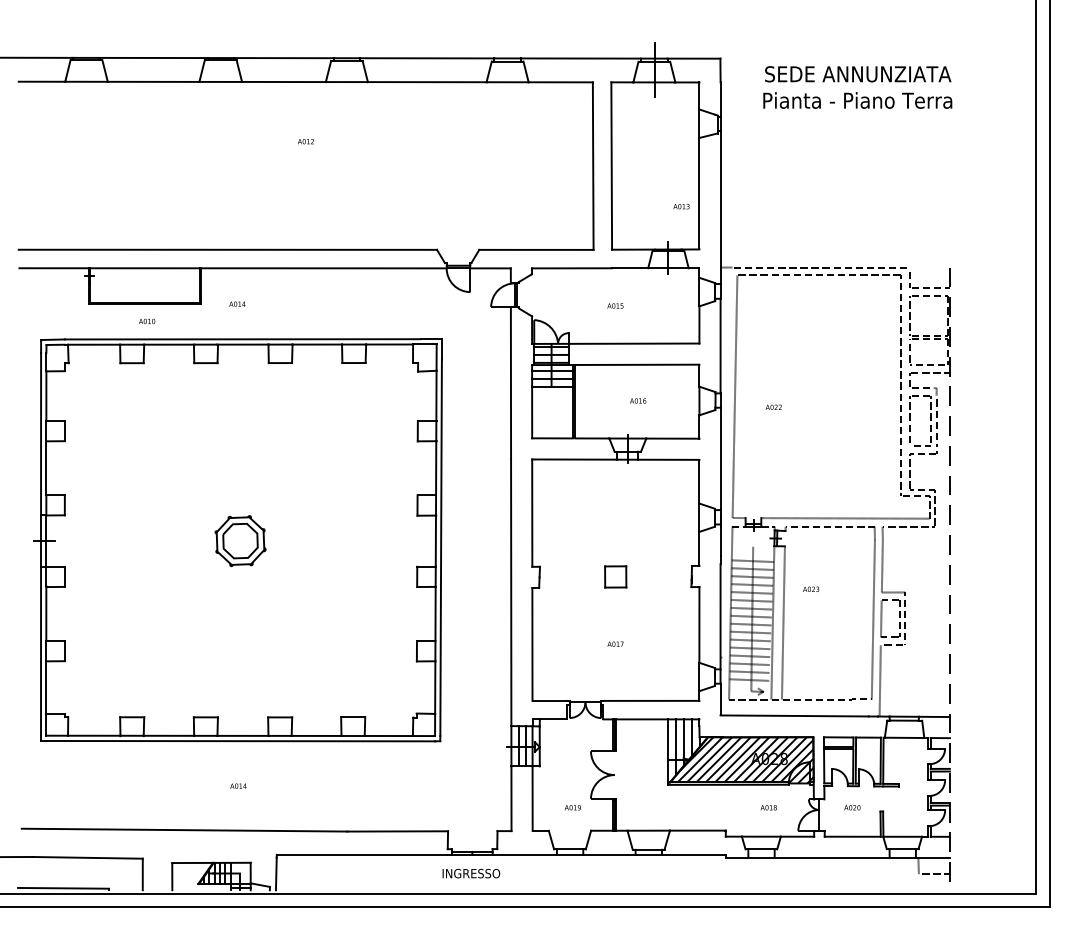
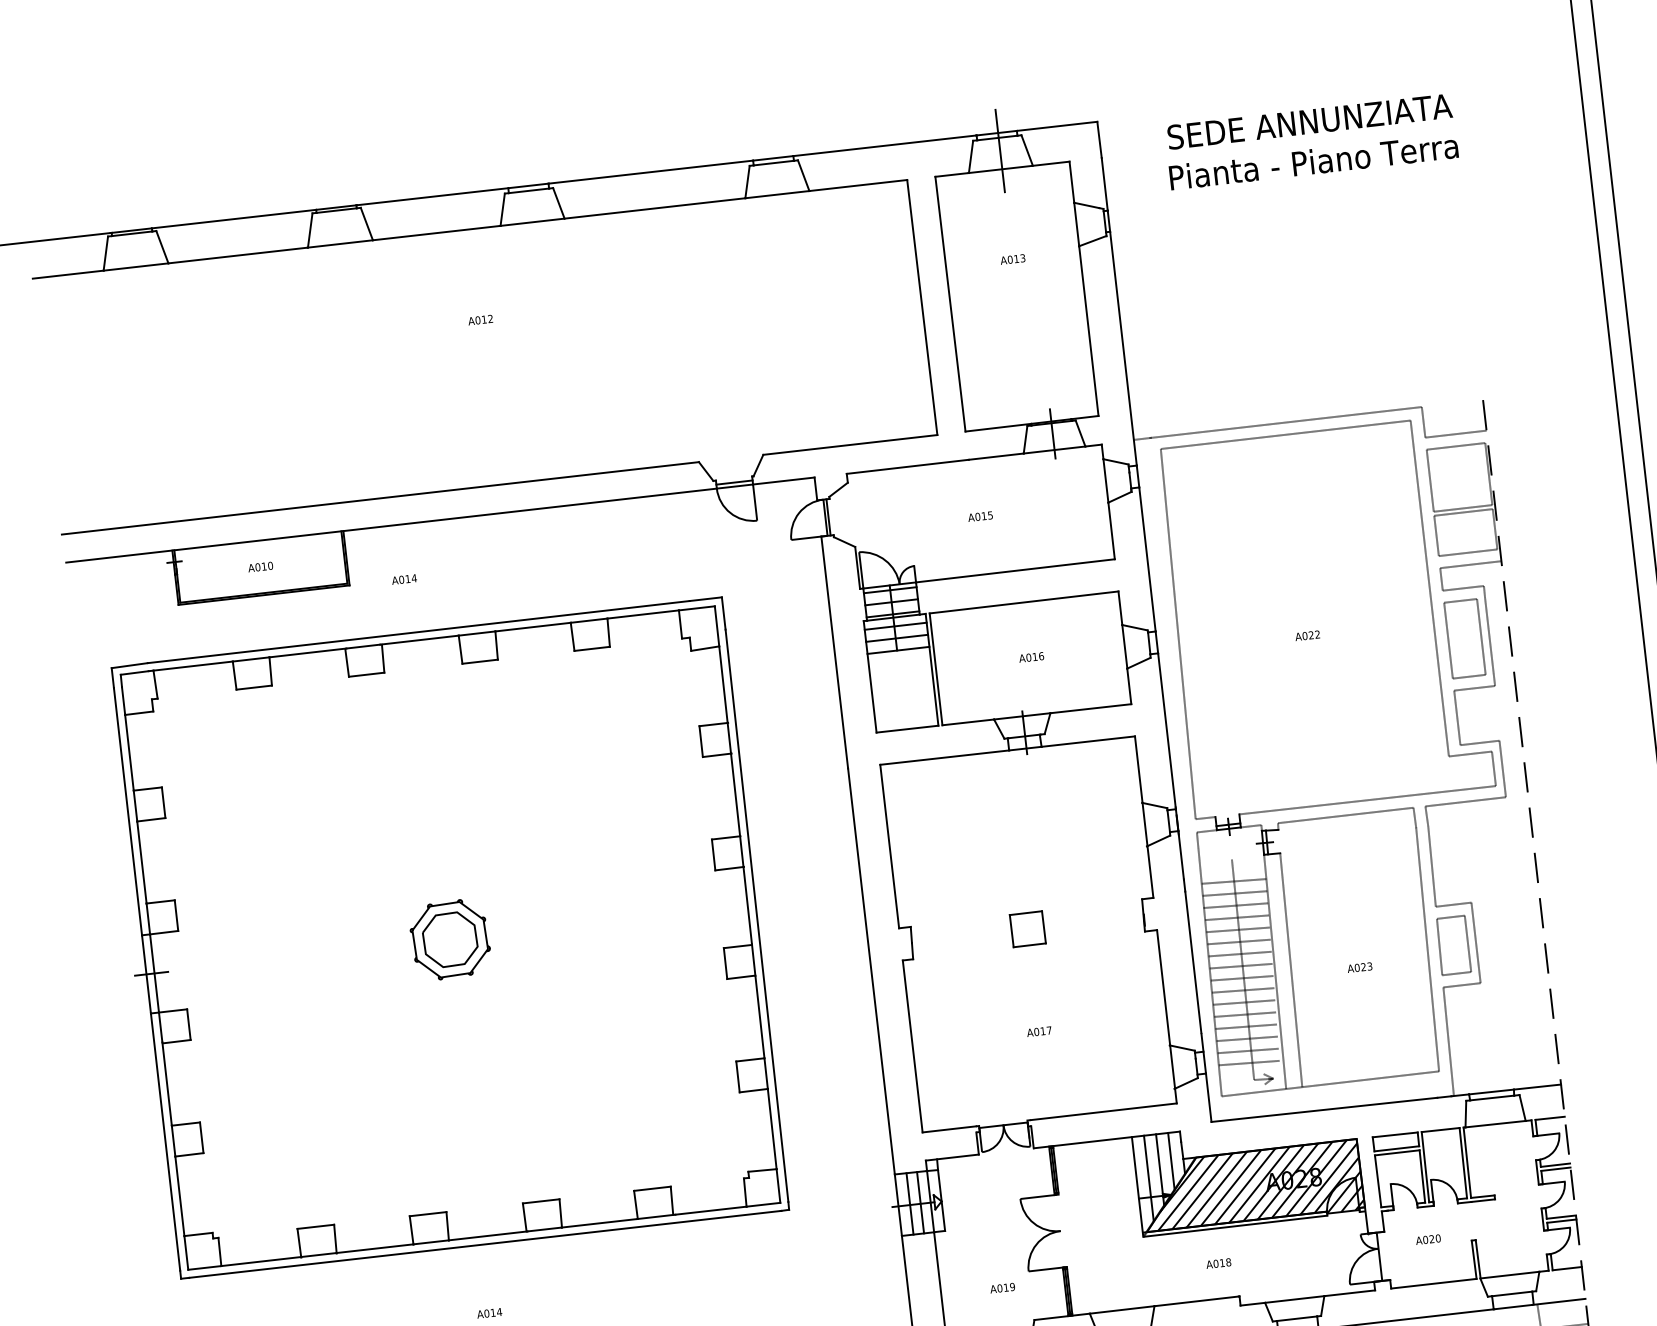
text: (681, 206) -> (1012, 259), moved
text: (147, 321) -> (261, 566), moved
text: (773, 406) -> (1307, 634), moved
text: (811, 588) -> (1360, 966), moved
text: (768, 807) -> (1218, 1263), moved

